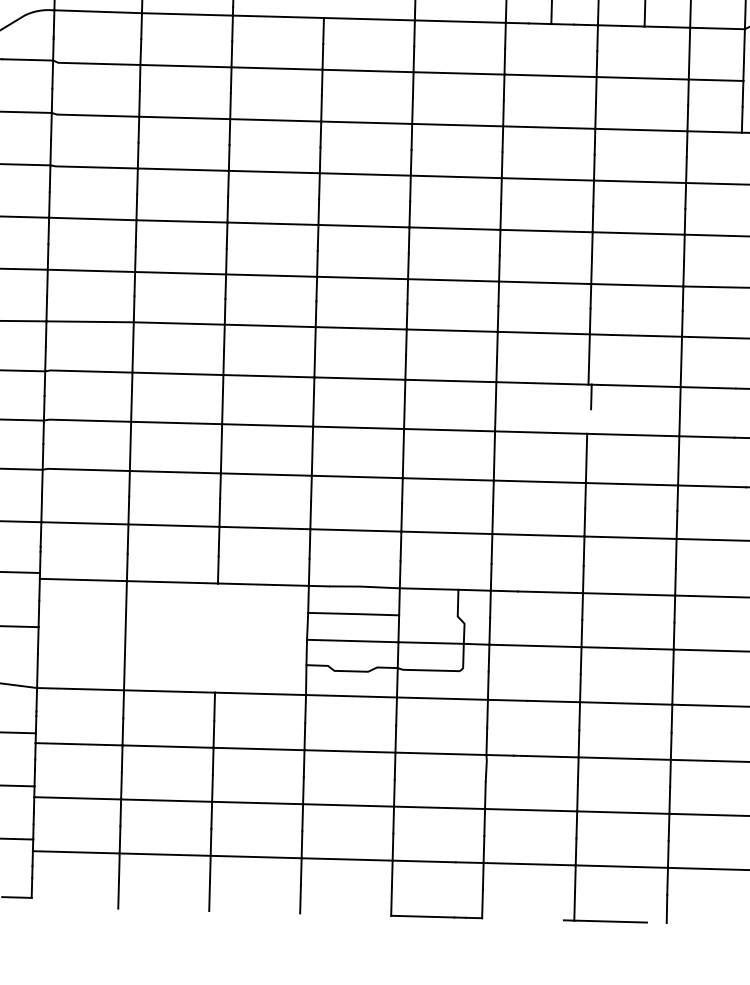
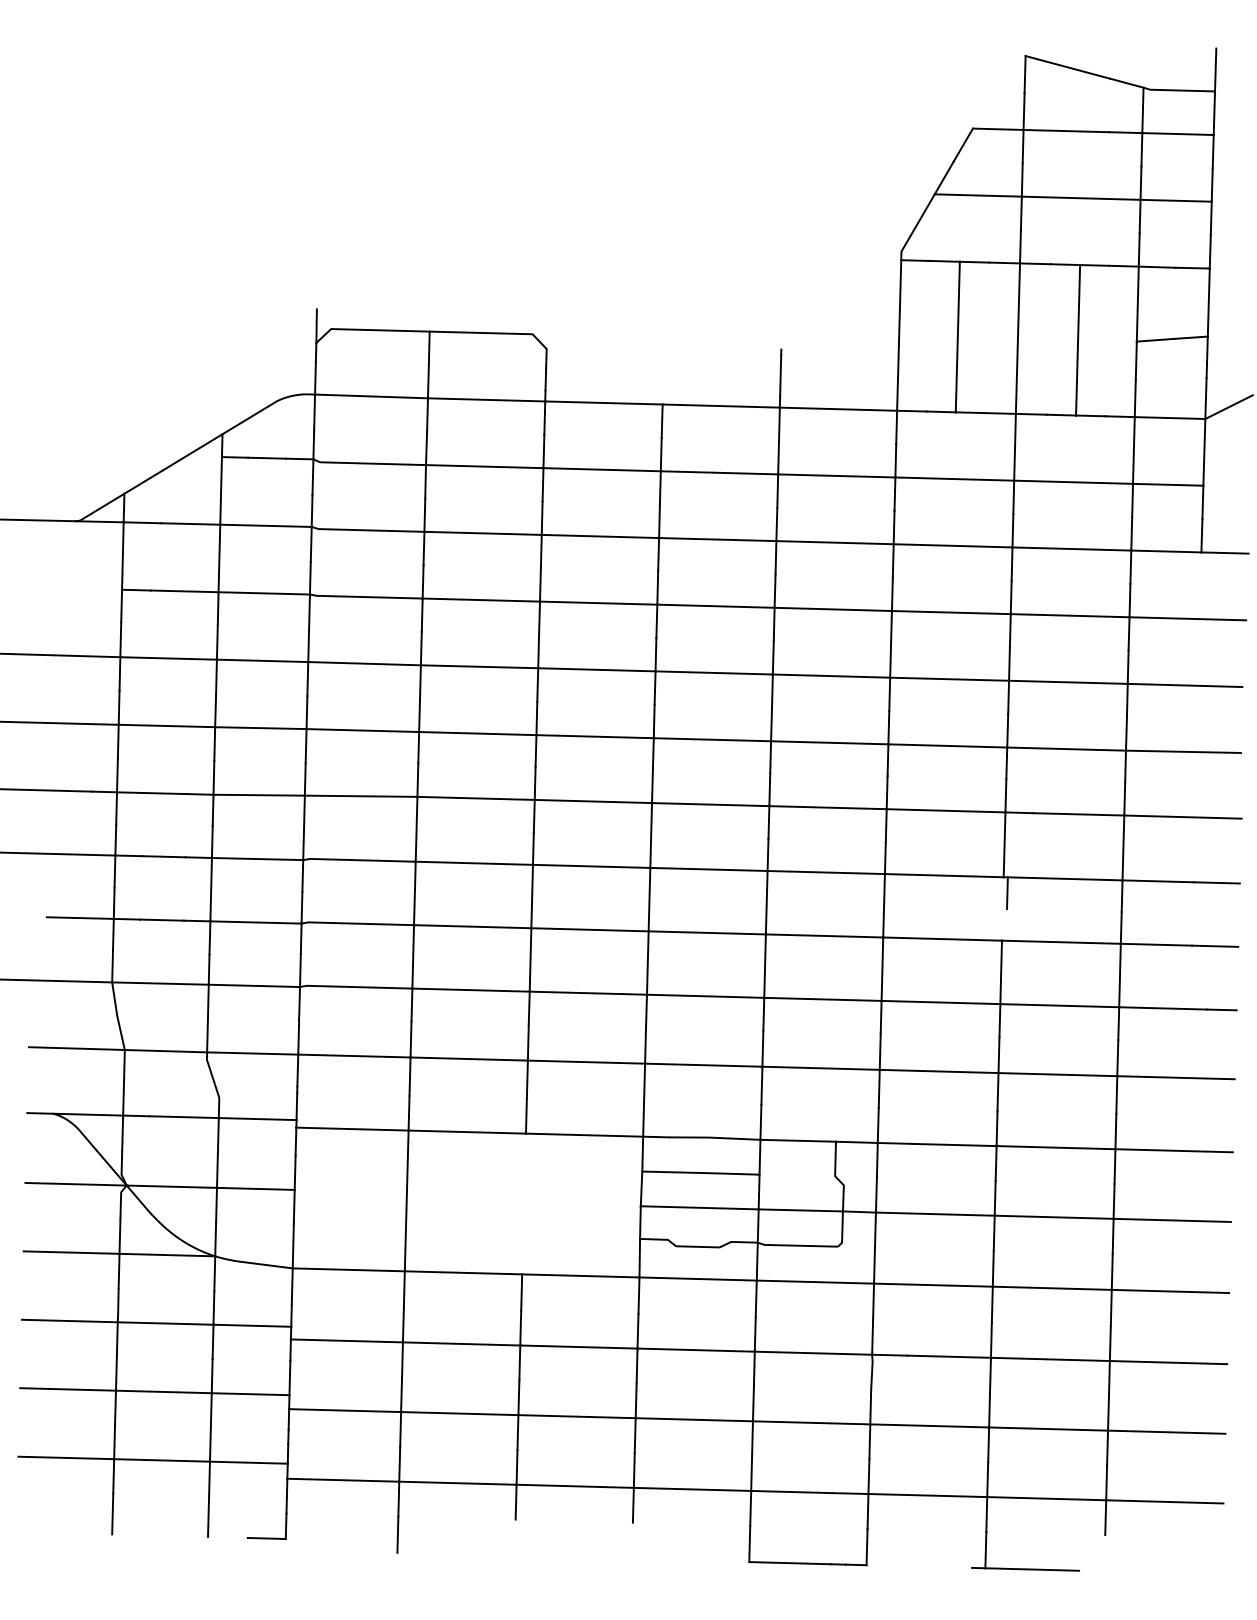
line: (209, 896) -> (514, 1537), removed
line: (299, 899) -> (631, 1540), removed
line: (666, 909) -> (1104, 1553), removed

